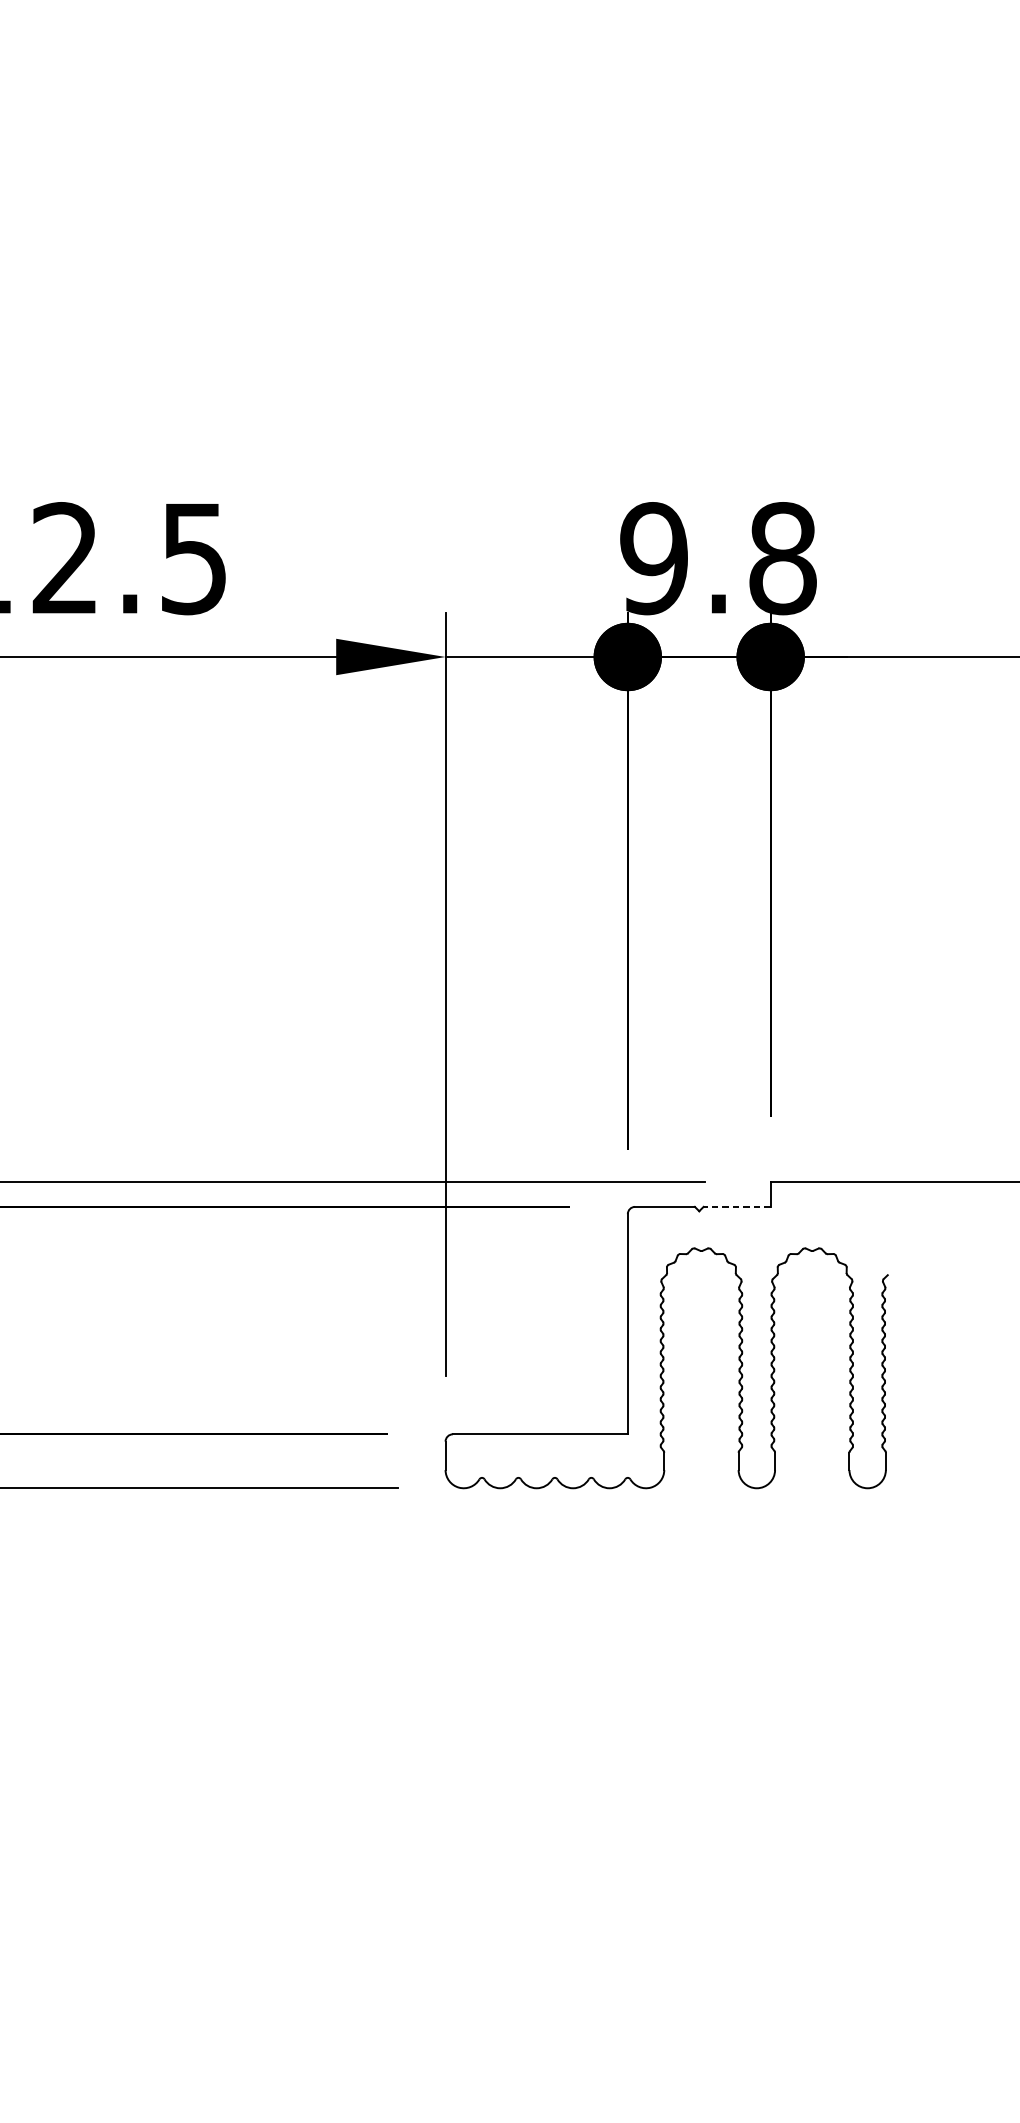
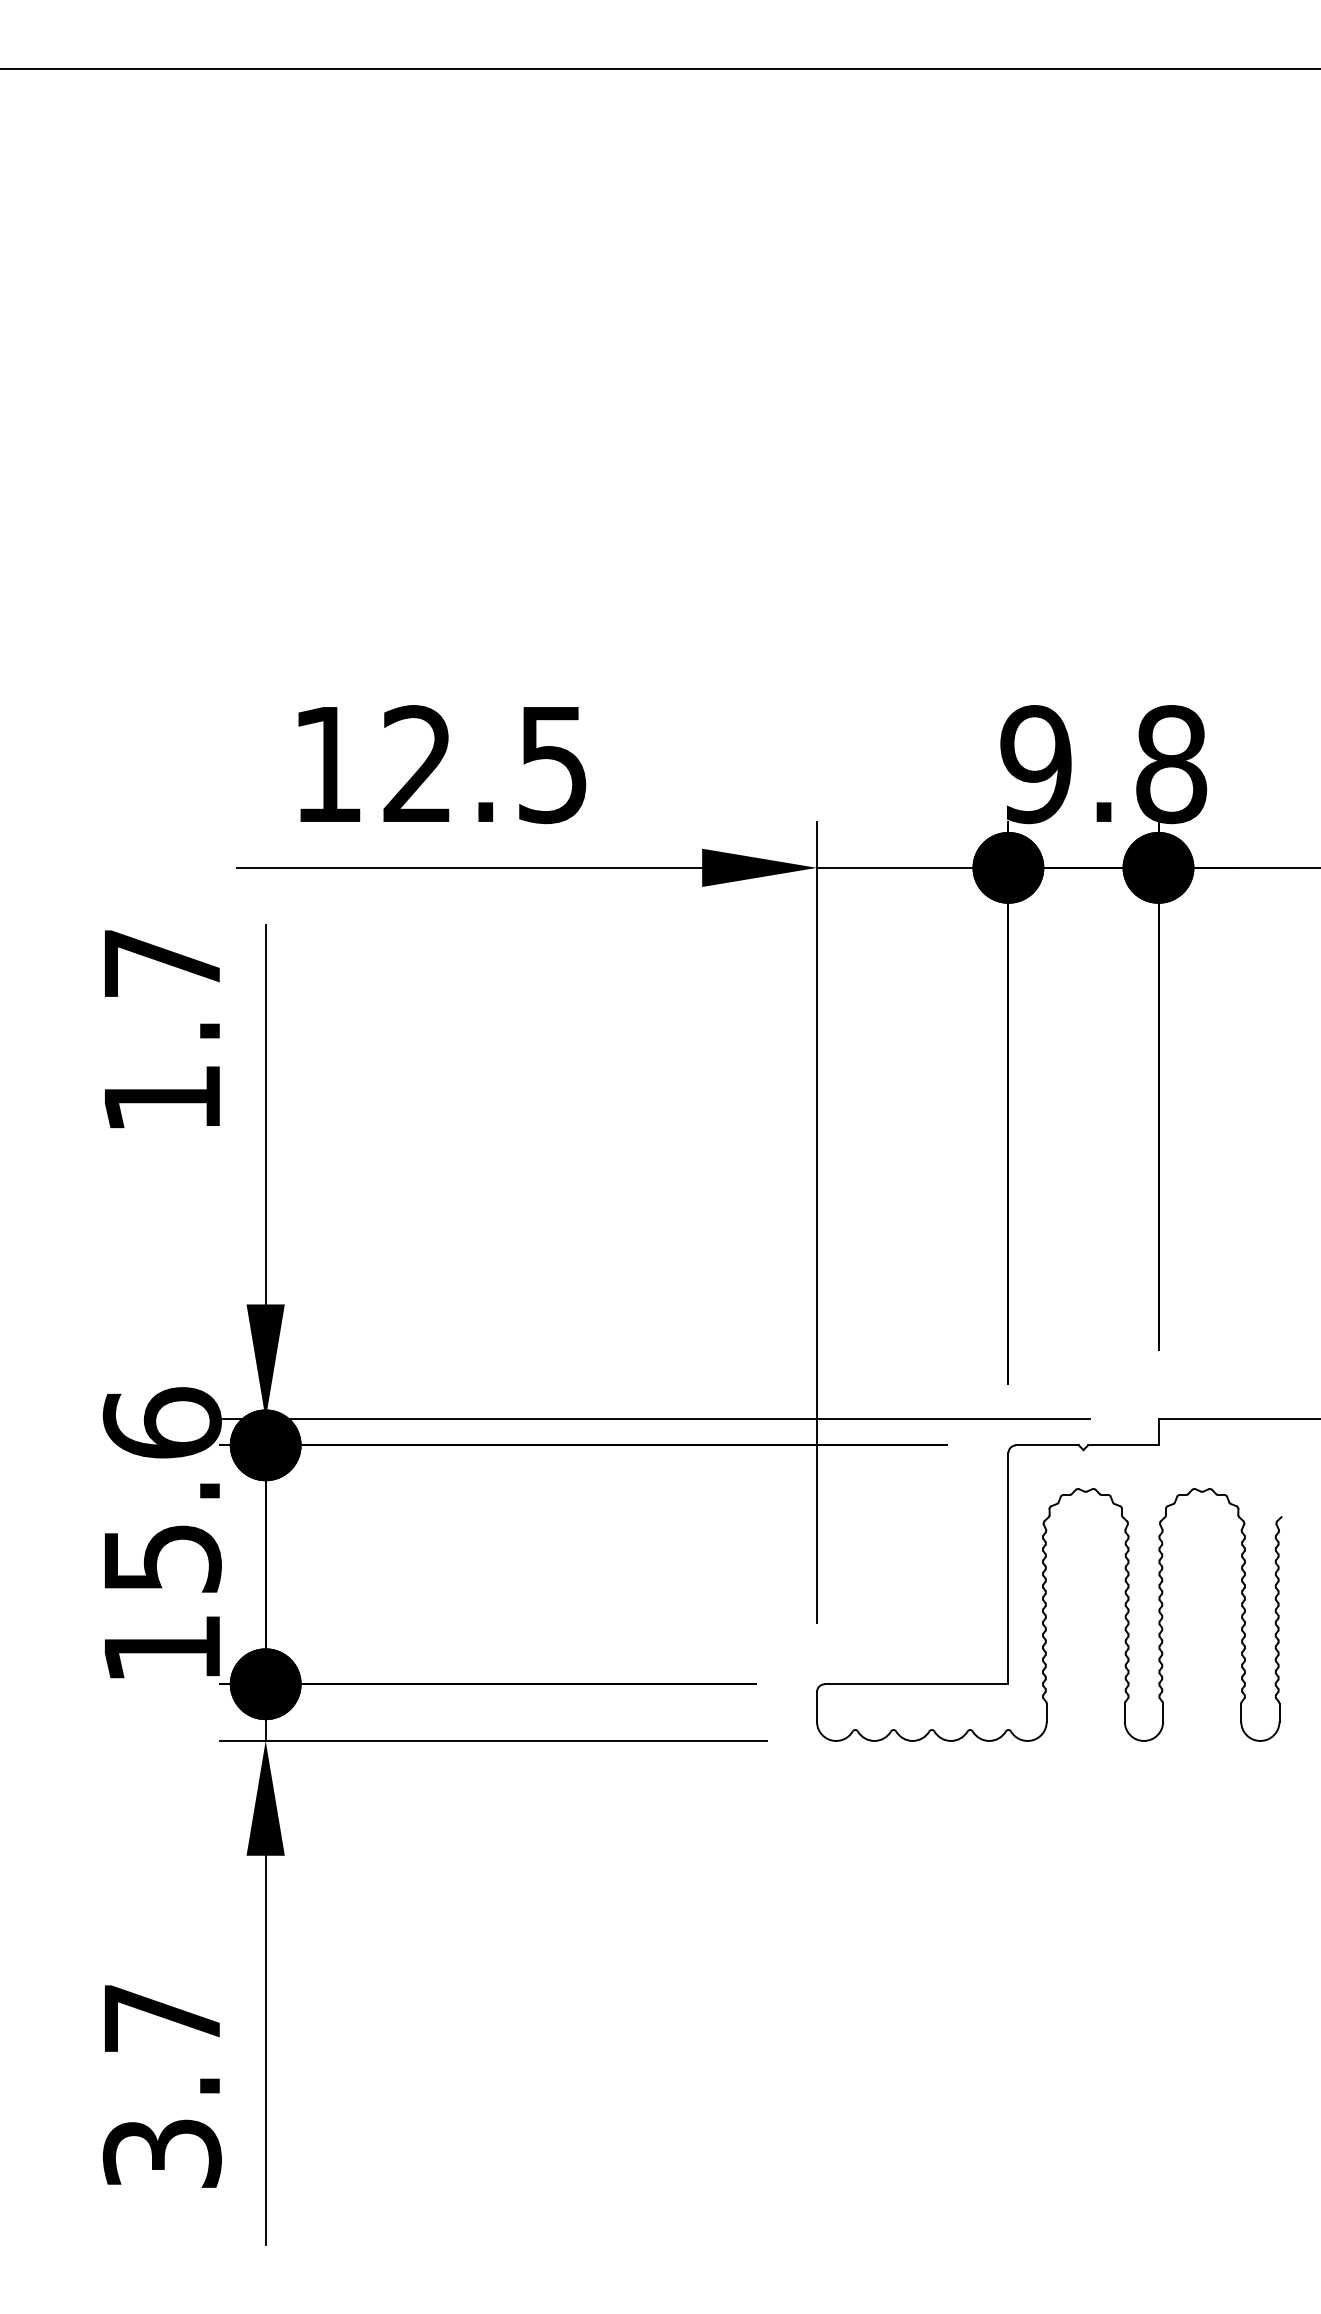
line: (736, 1206) -> (1122, 1445), dashed -> solid

